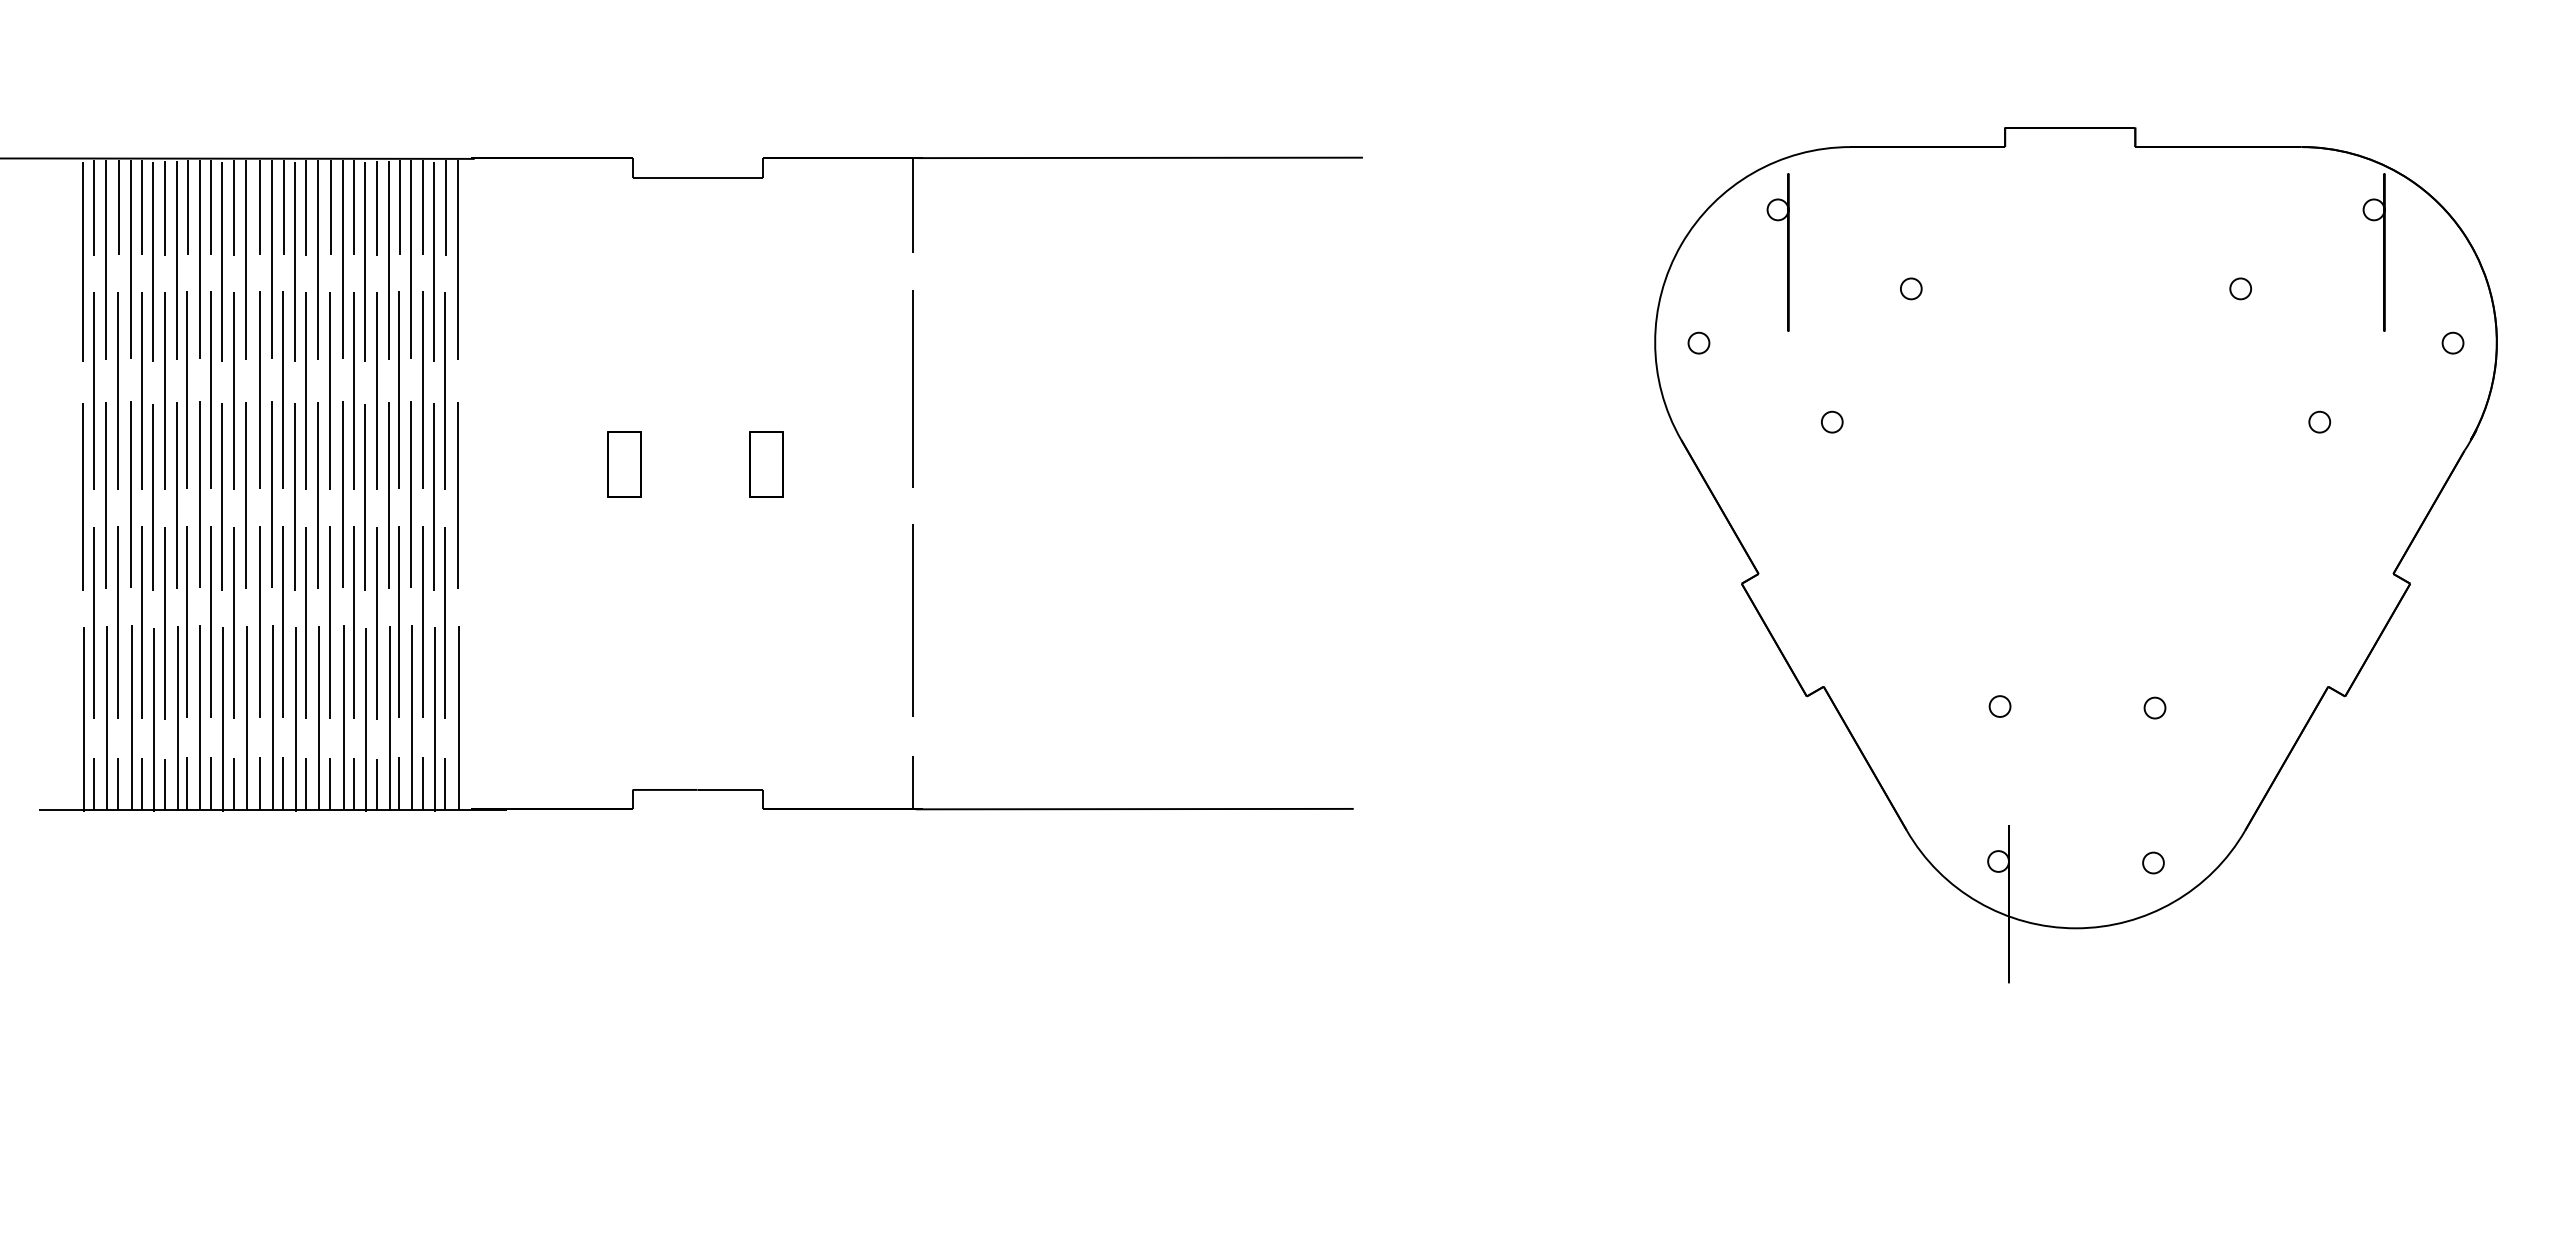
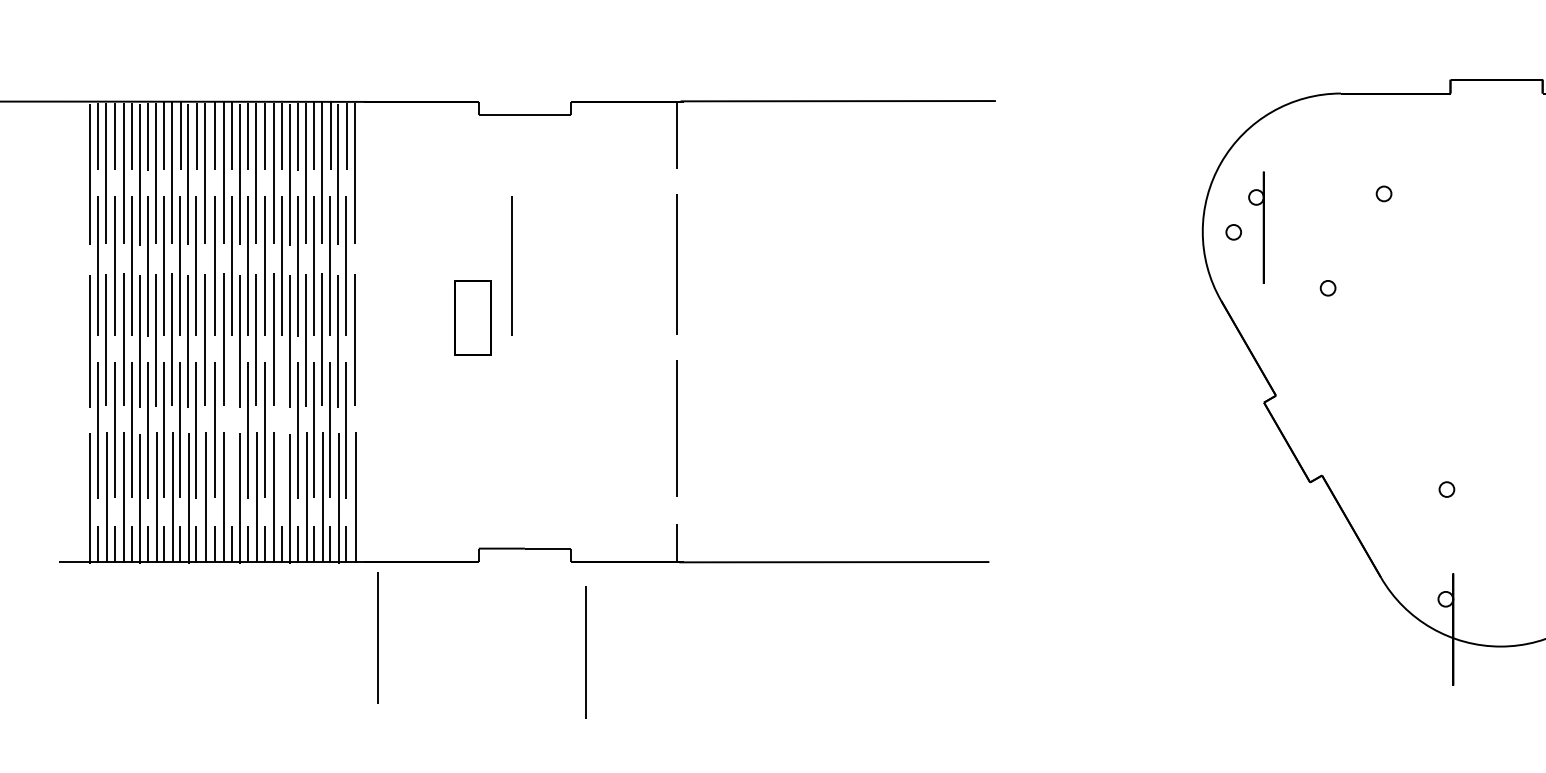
part: (1787, 252) -> (1263, 227), moved
line: (679, 390) -> (512, 265), added
part: (624, 464) -> (473, 318), size x1.6
part: (766, 464) -> (573, 318), removed
line: (282, 621) -> (231, 429), removed
line: (353, 622) -> (281, 430), removed
line: (489, 916) -> (377, 638), added
line: (783, 936) -> (585, 652), added

